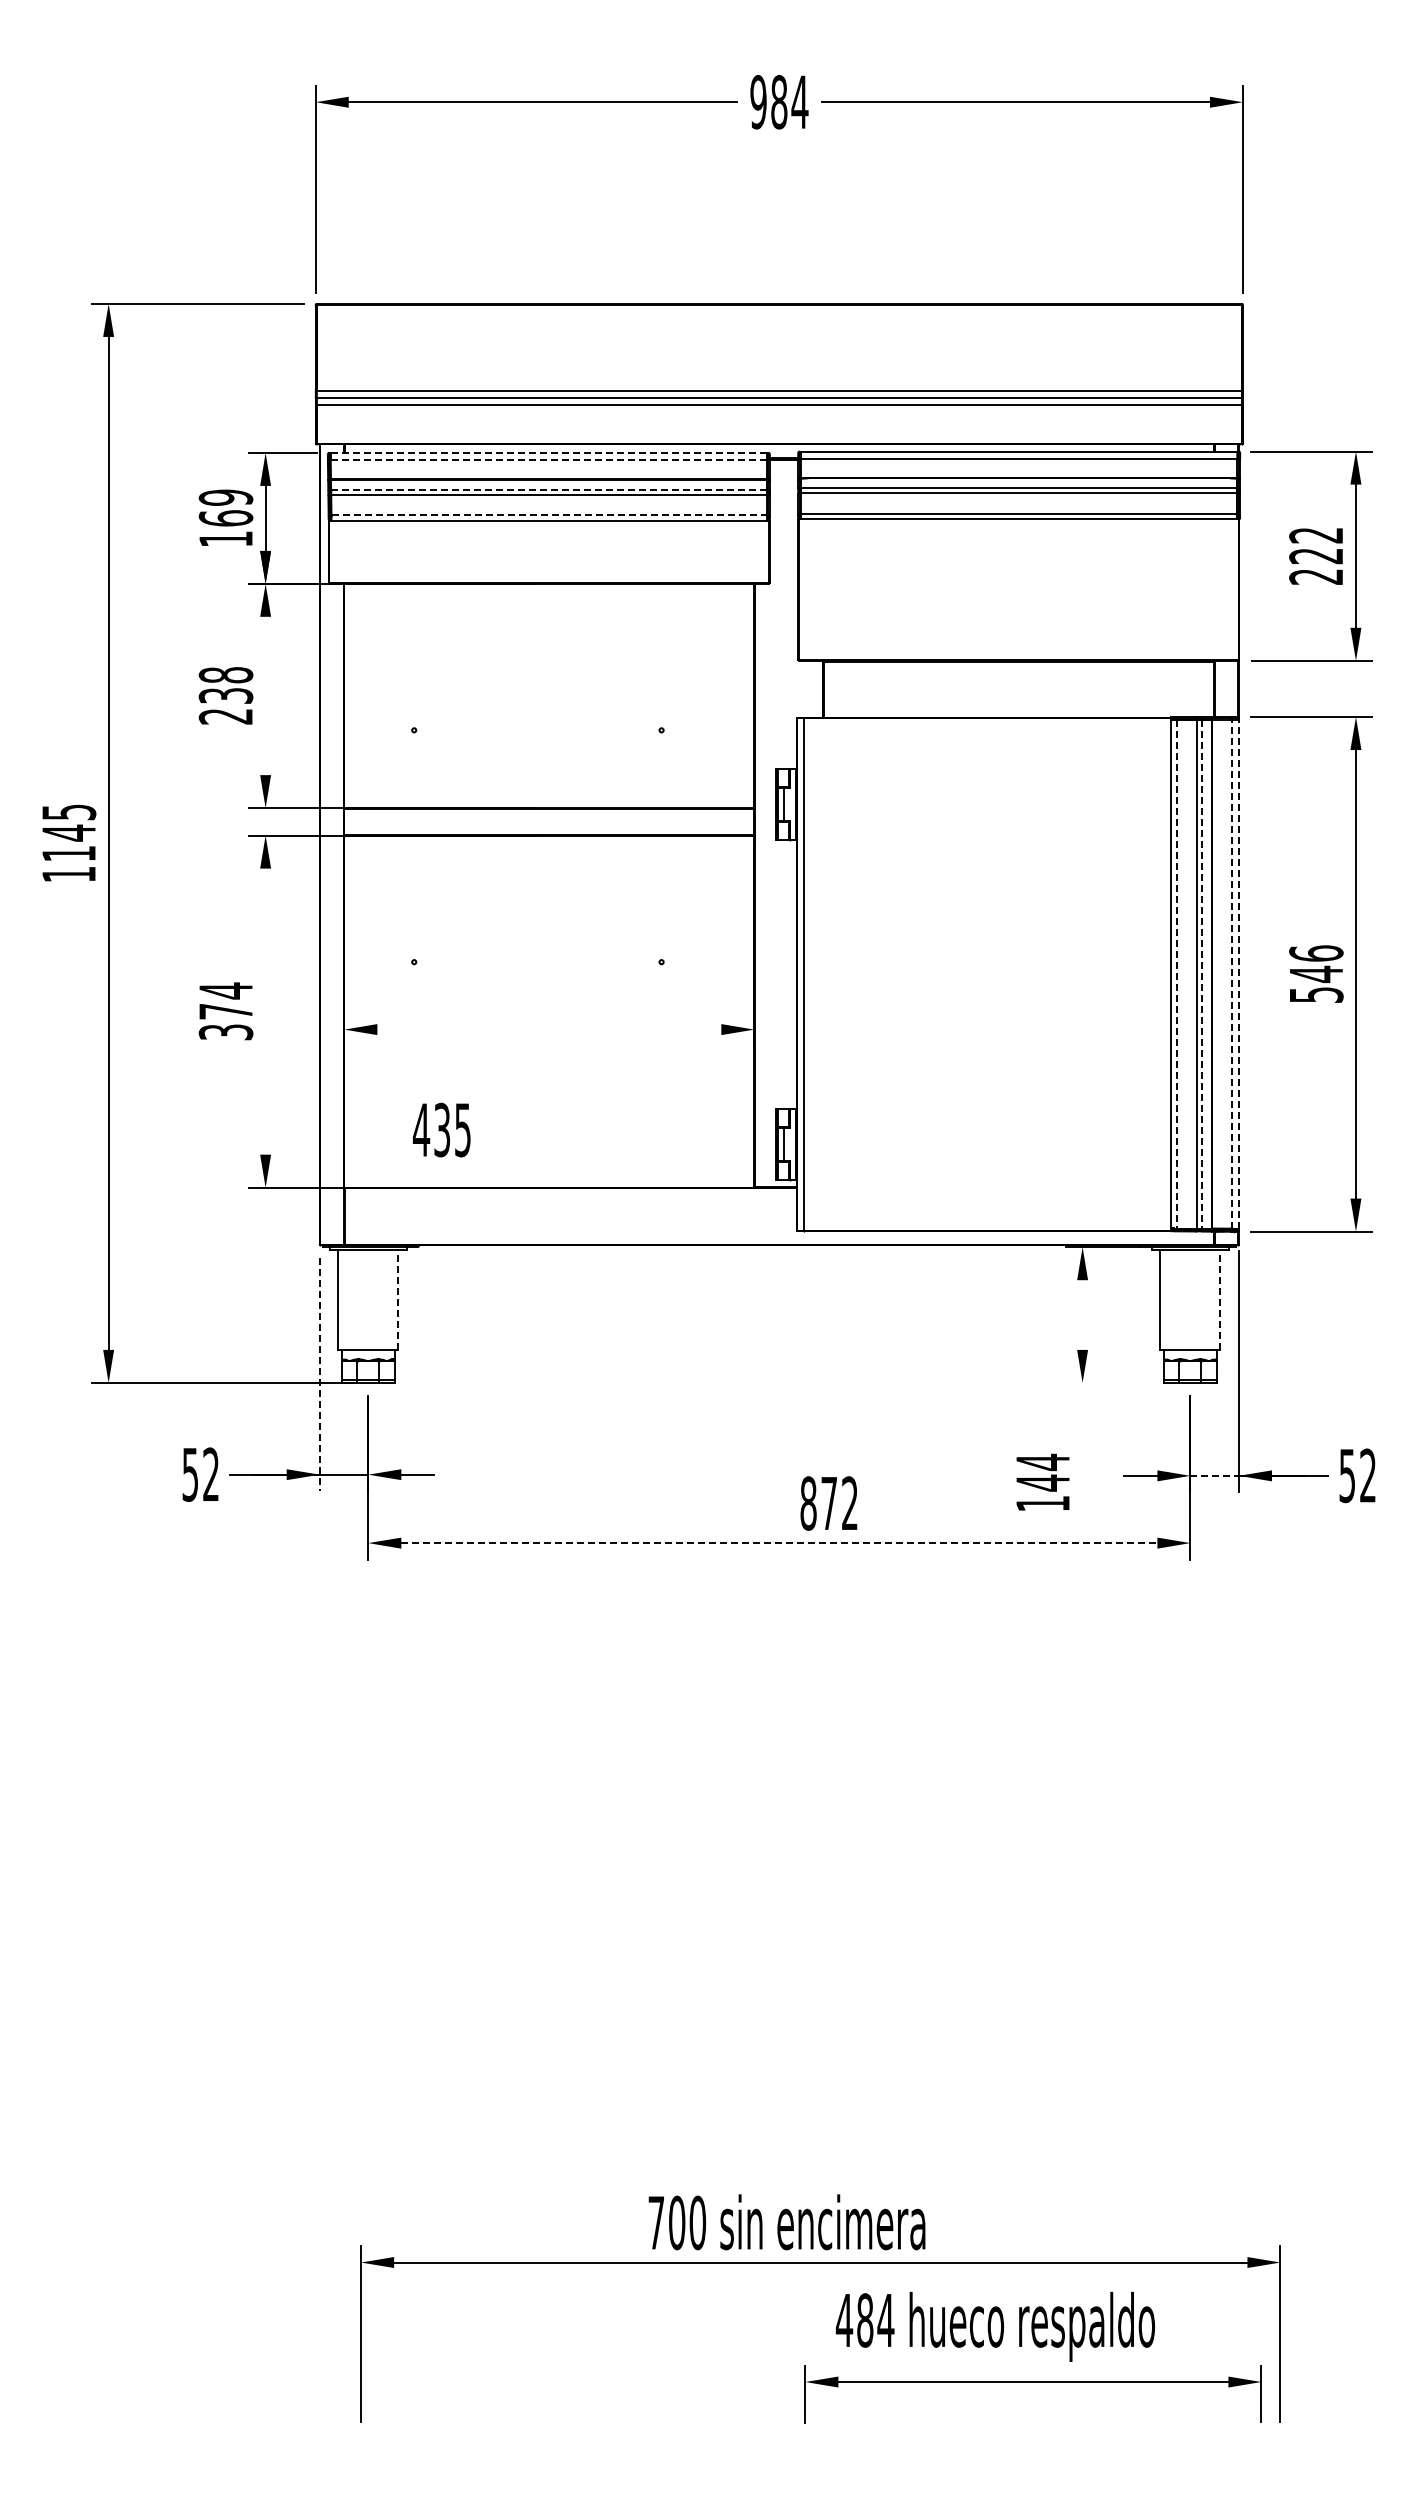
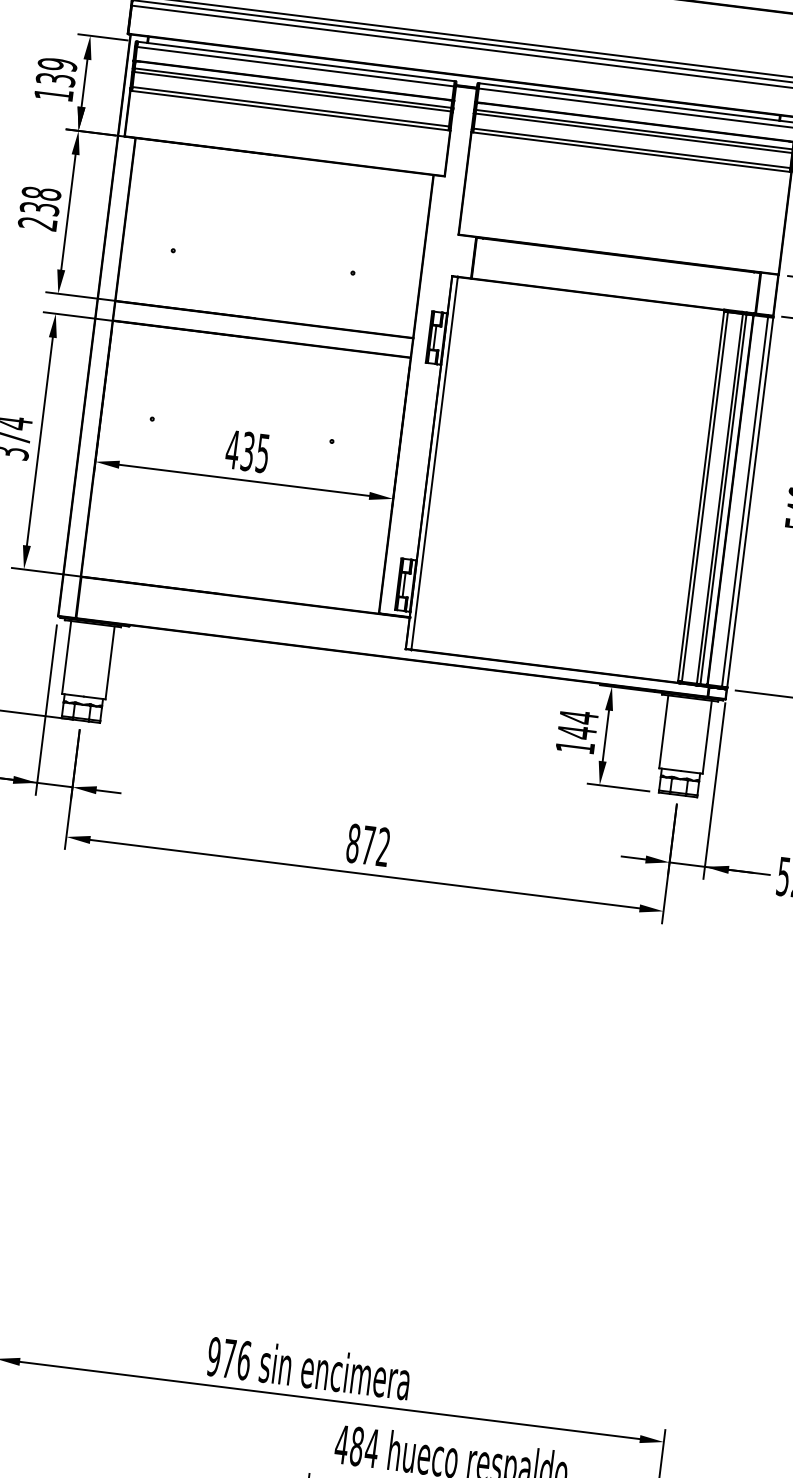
line: (548, 453) -> (295, 61), dashed -> solid
line: (548, 460) -> (295, 66), dashed -> solid
line: (549, 489) -> (293, 88), dashed -> solid
line: (549, 515) -> (290, 106), dashed -> solid
text: (225, 518) -> (55, 79), 169 -> 139
line: (265, 695) -> (68, 211), added
line: (1231, 973) -> (744, 501), dashed -> solid
line: (1238, 973) -> (750, 501), dashed -> solid
line: (1176, 974) -> (704, 497), dashed -> solid
line: (1202, 974) -> (723, 499), dashed -> solid
line: (265, 1011) -> (39, 441), added
line: (549, 1029) -> (244, 480), added
text: (441, 1129) -> (247, 451), moved
line: (398, 1299) -> (110, 662), dashed -> solid
line: (1220, 1299) -> (707, 737), dashed -> solid
line: (1082, 1314) -> (605, 735), added
line: (319, 1374) -> (46, 710), dashed -> solid
line: (1108, 1382) -> (618, 787), added
line: (1215, 1475) -> (687, 864), dashed -> solid
text: (1042, 1481) -> (576, 731), moved
text: (828, 1503) -> (367, 845), moved
line: (779, 1543) -> (365, 874), dashed -> solid
text: (677, 2222) -> (229, 1358), 700 -> 976

